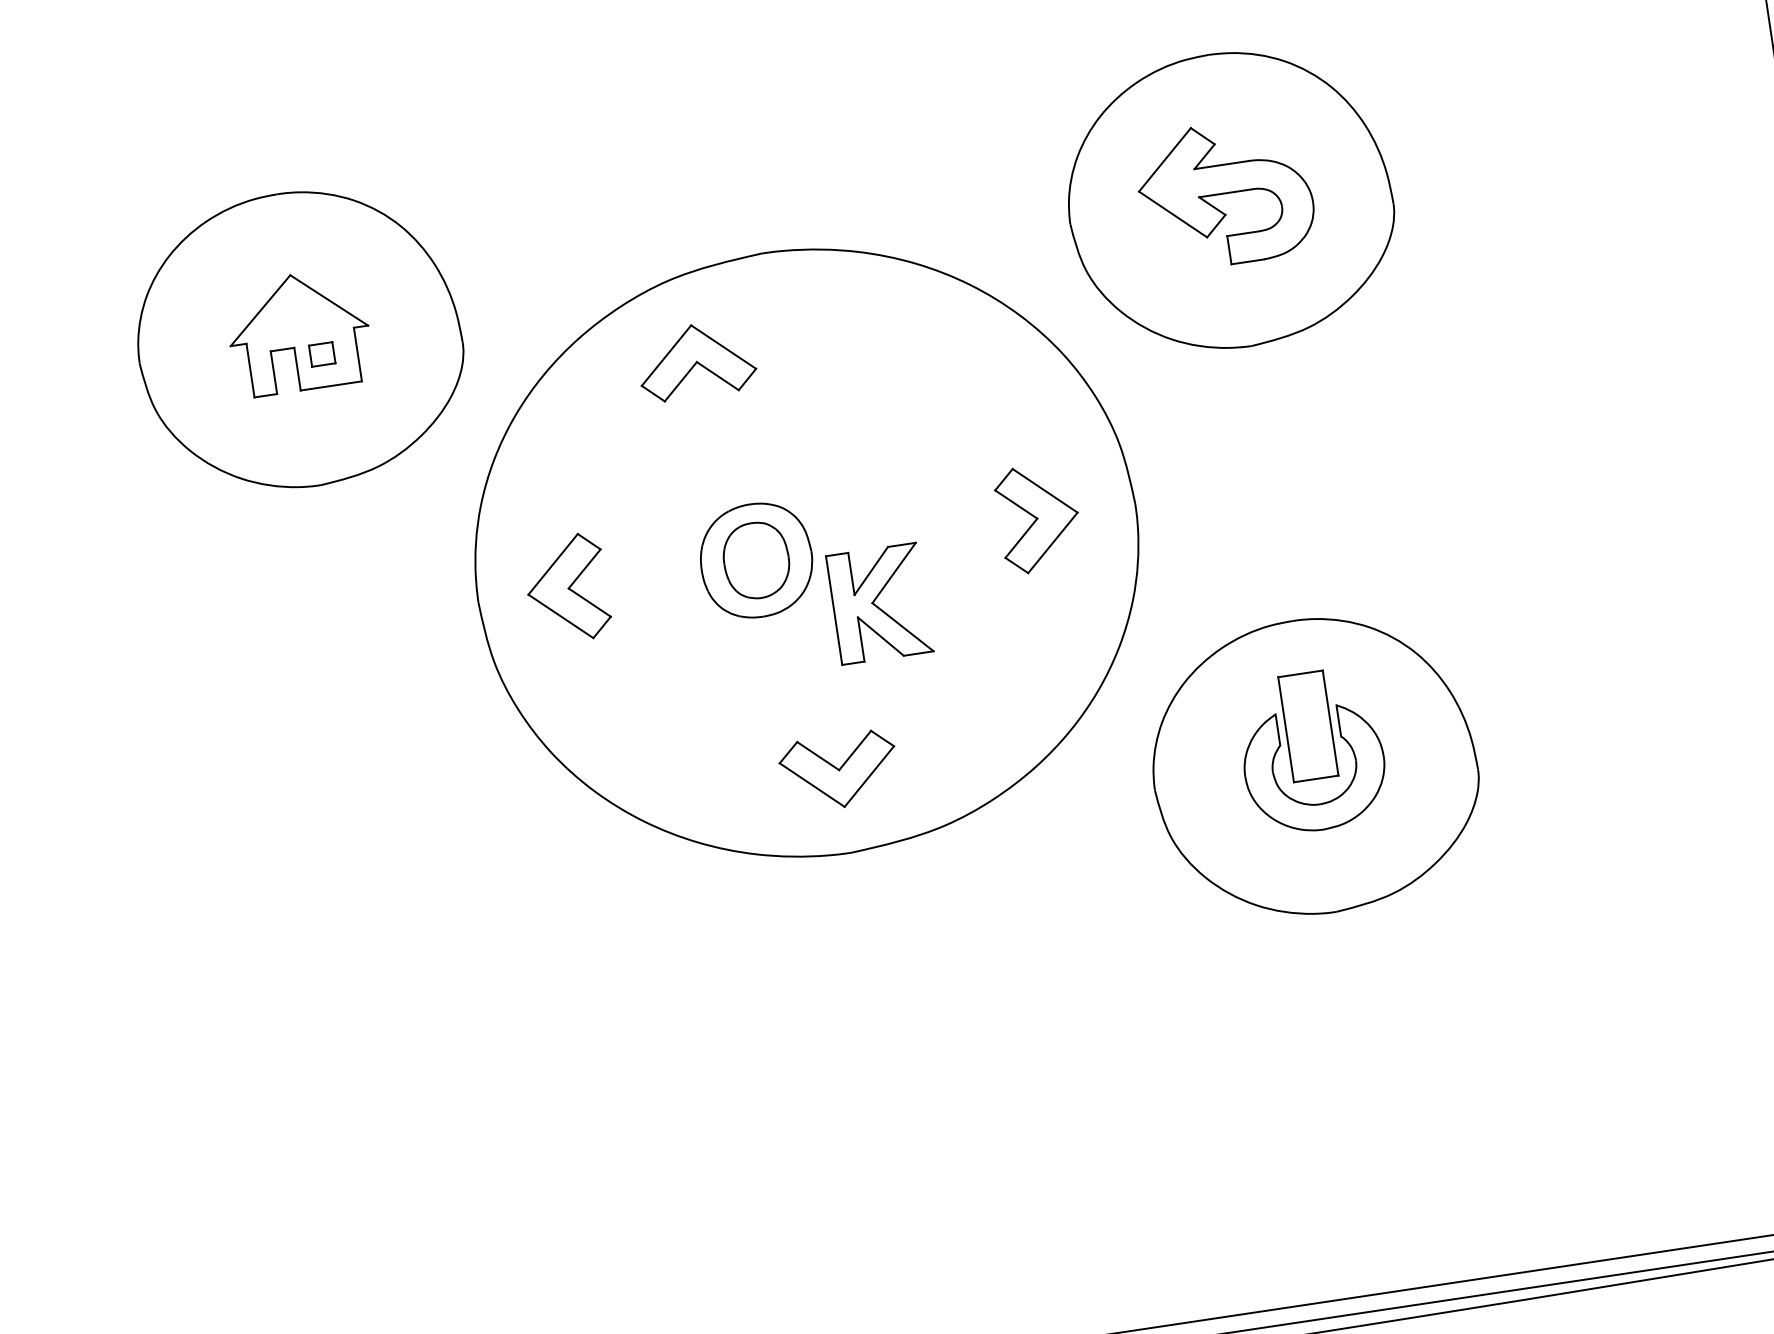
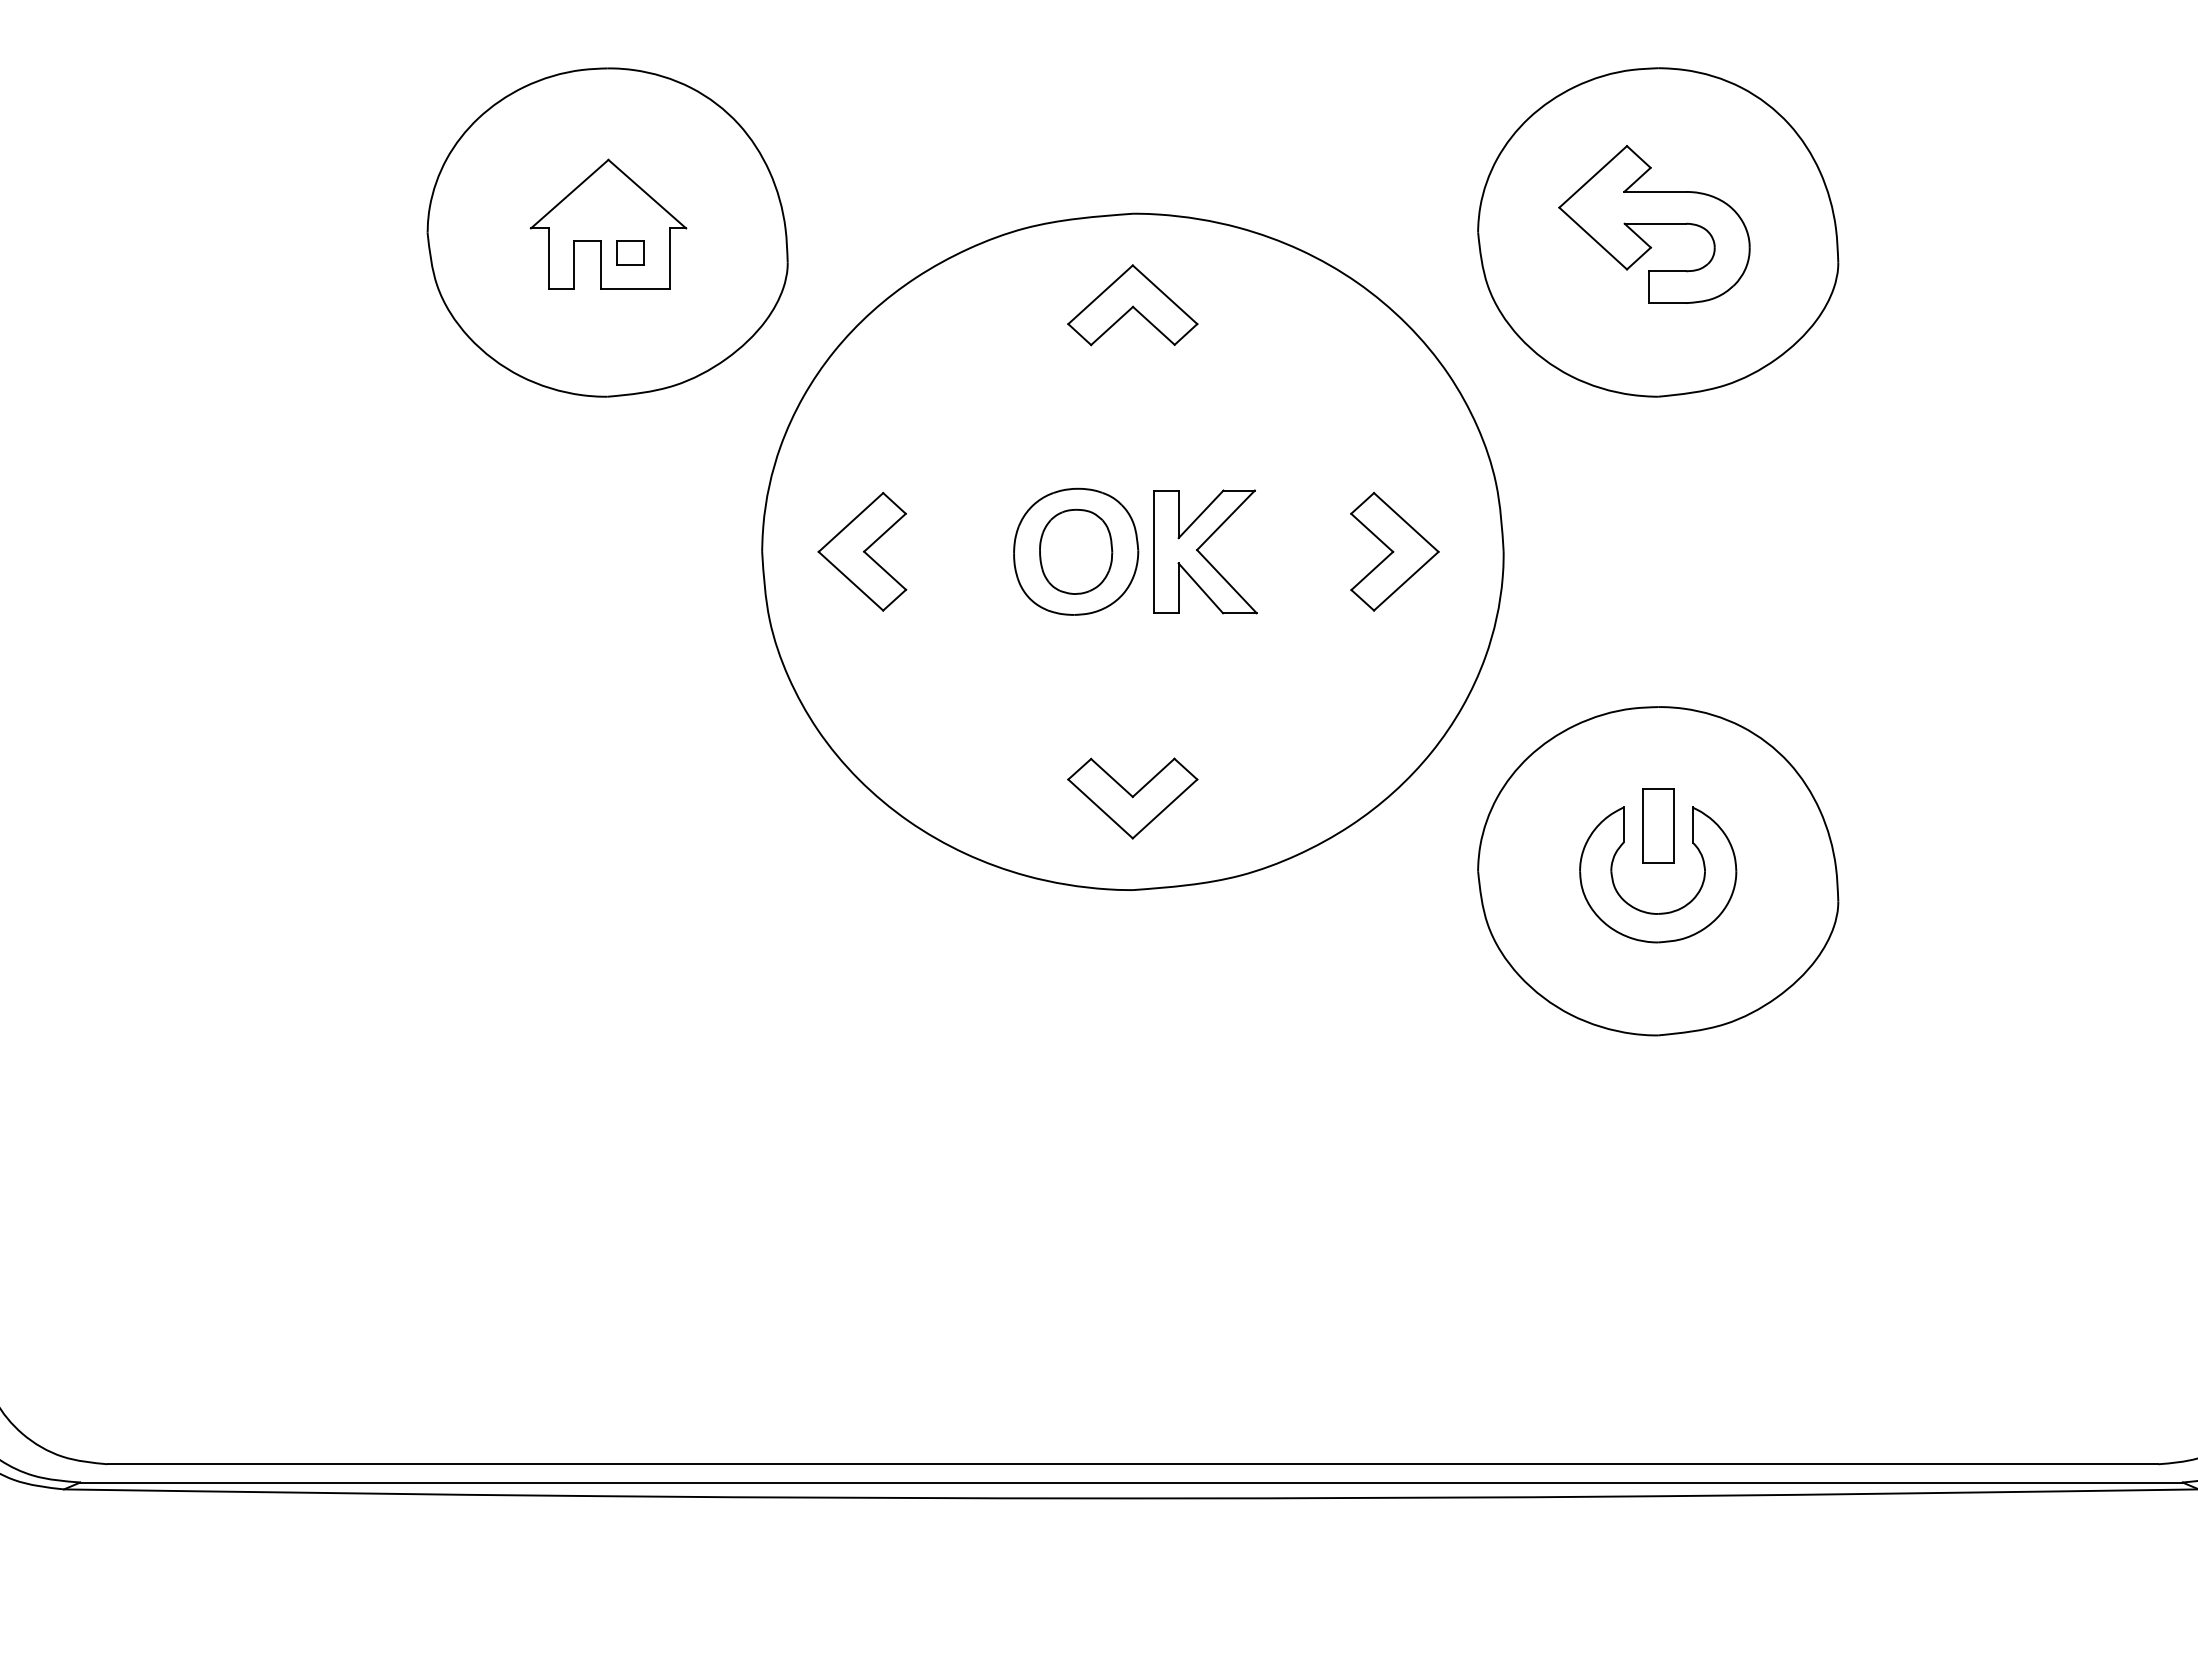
part: (696, 360) -> (1132, 305), moved
part: (880, 603) -> (1205, 551), moved
part: (1308, 725) -> (1658, 825), size x0.62

